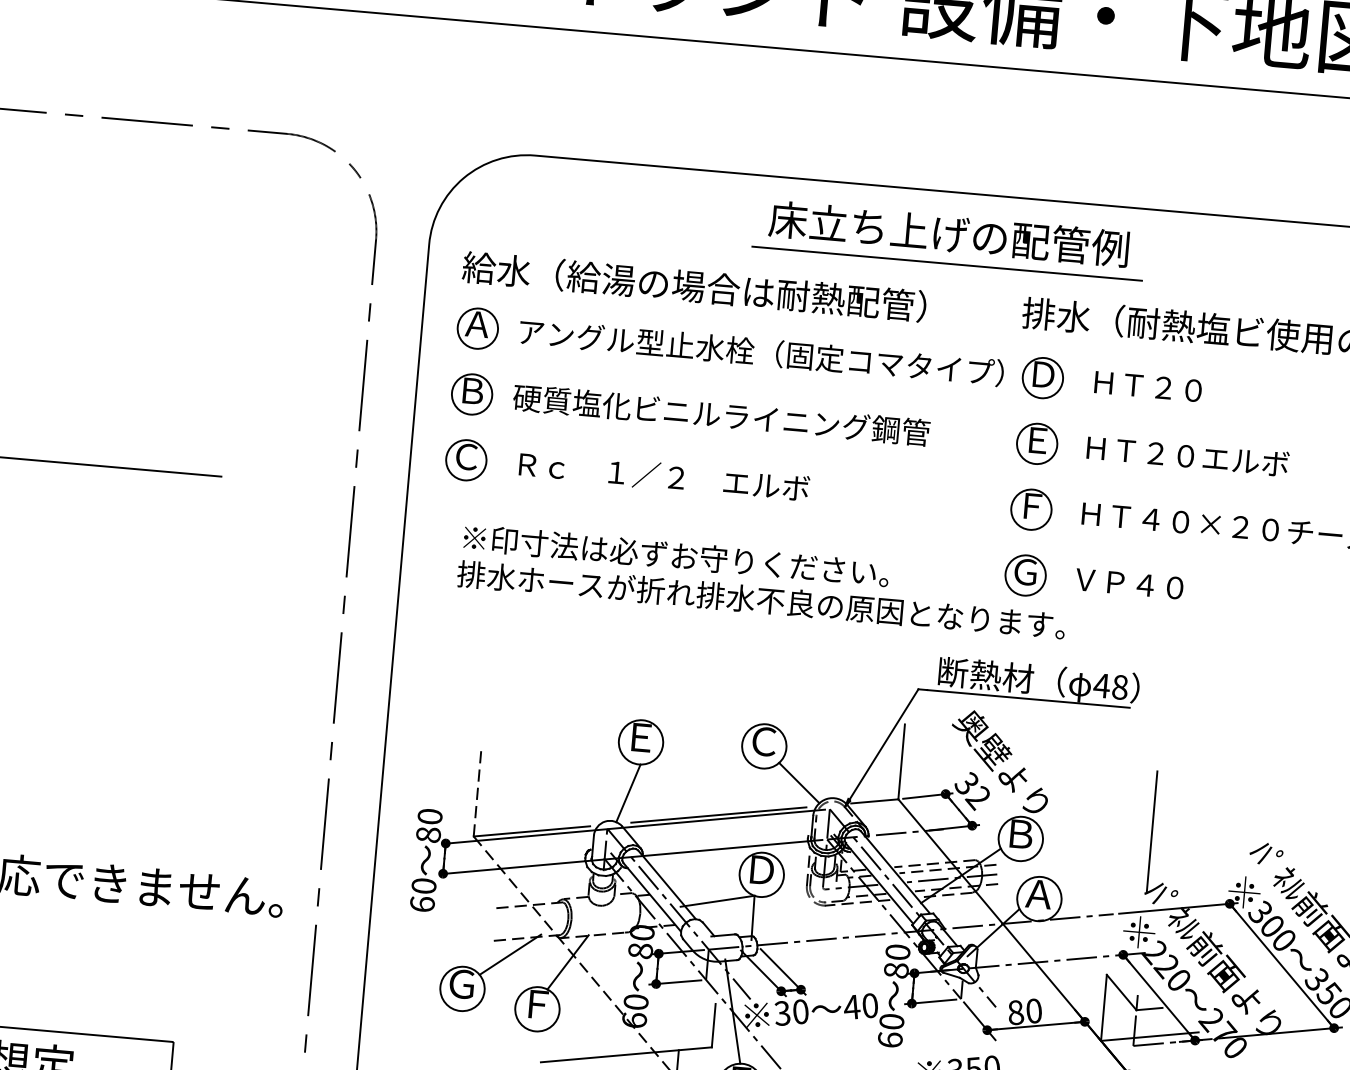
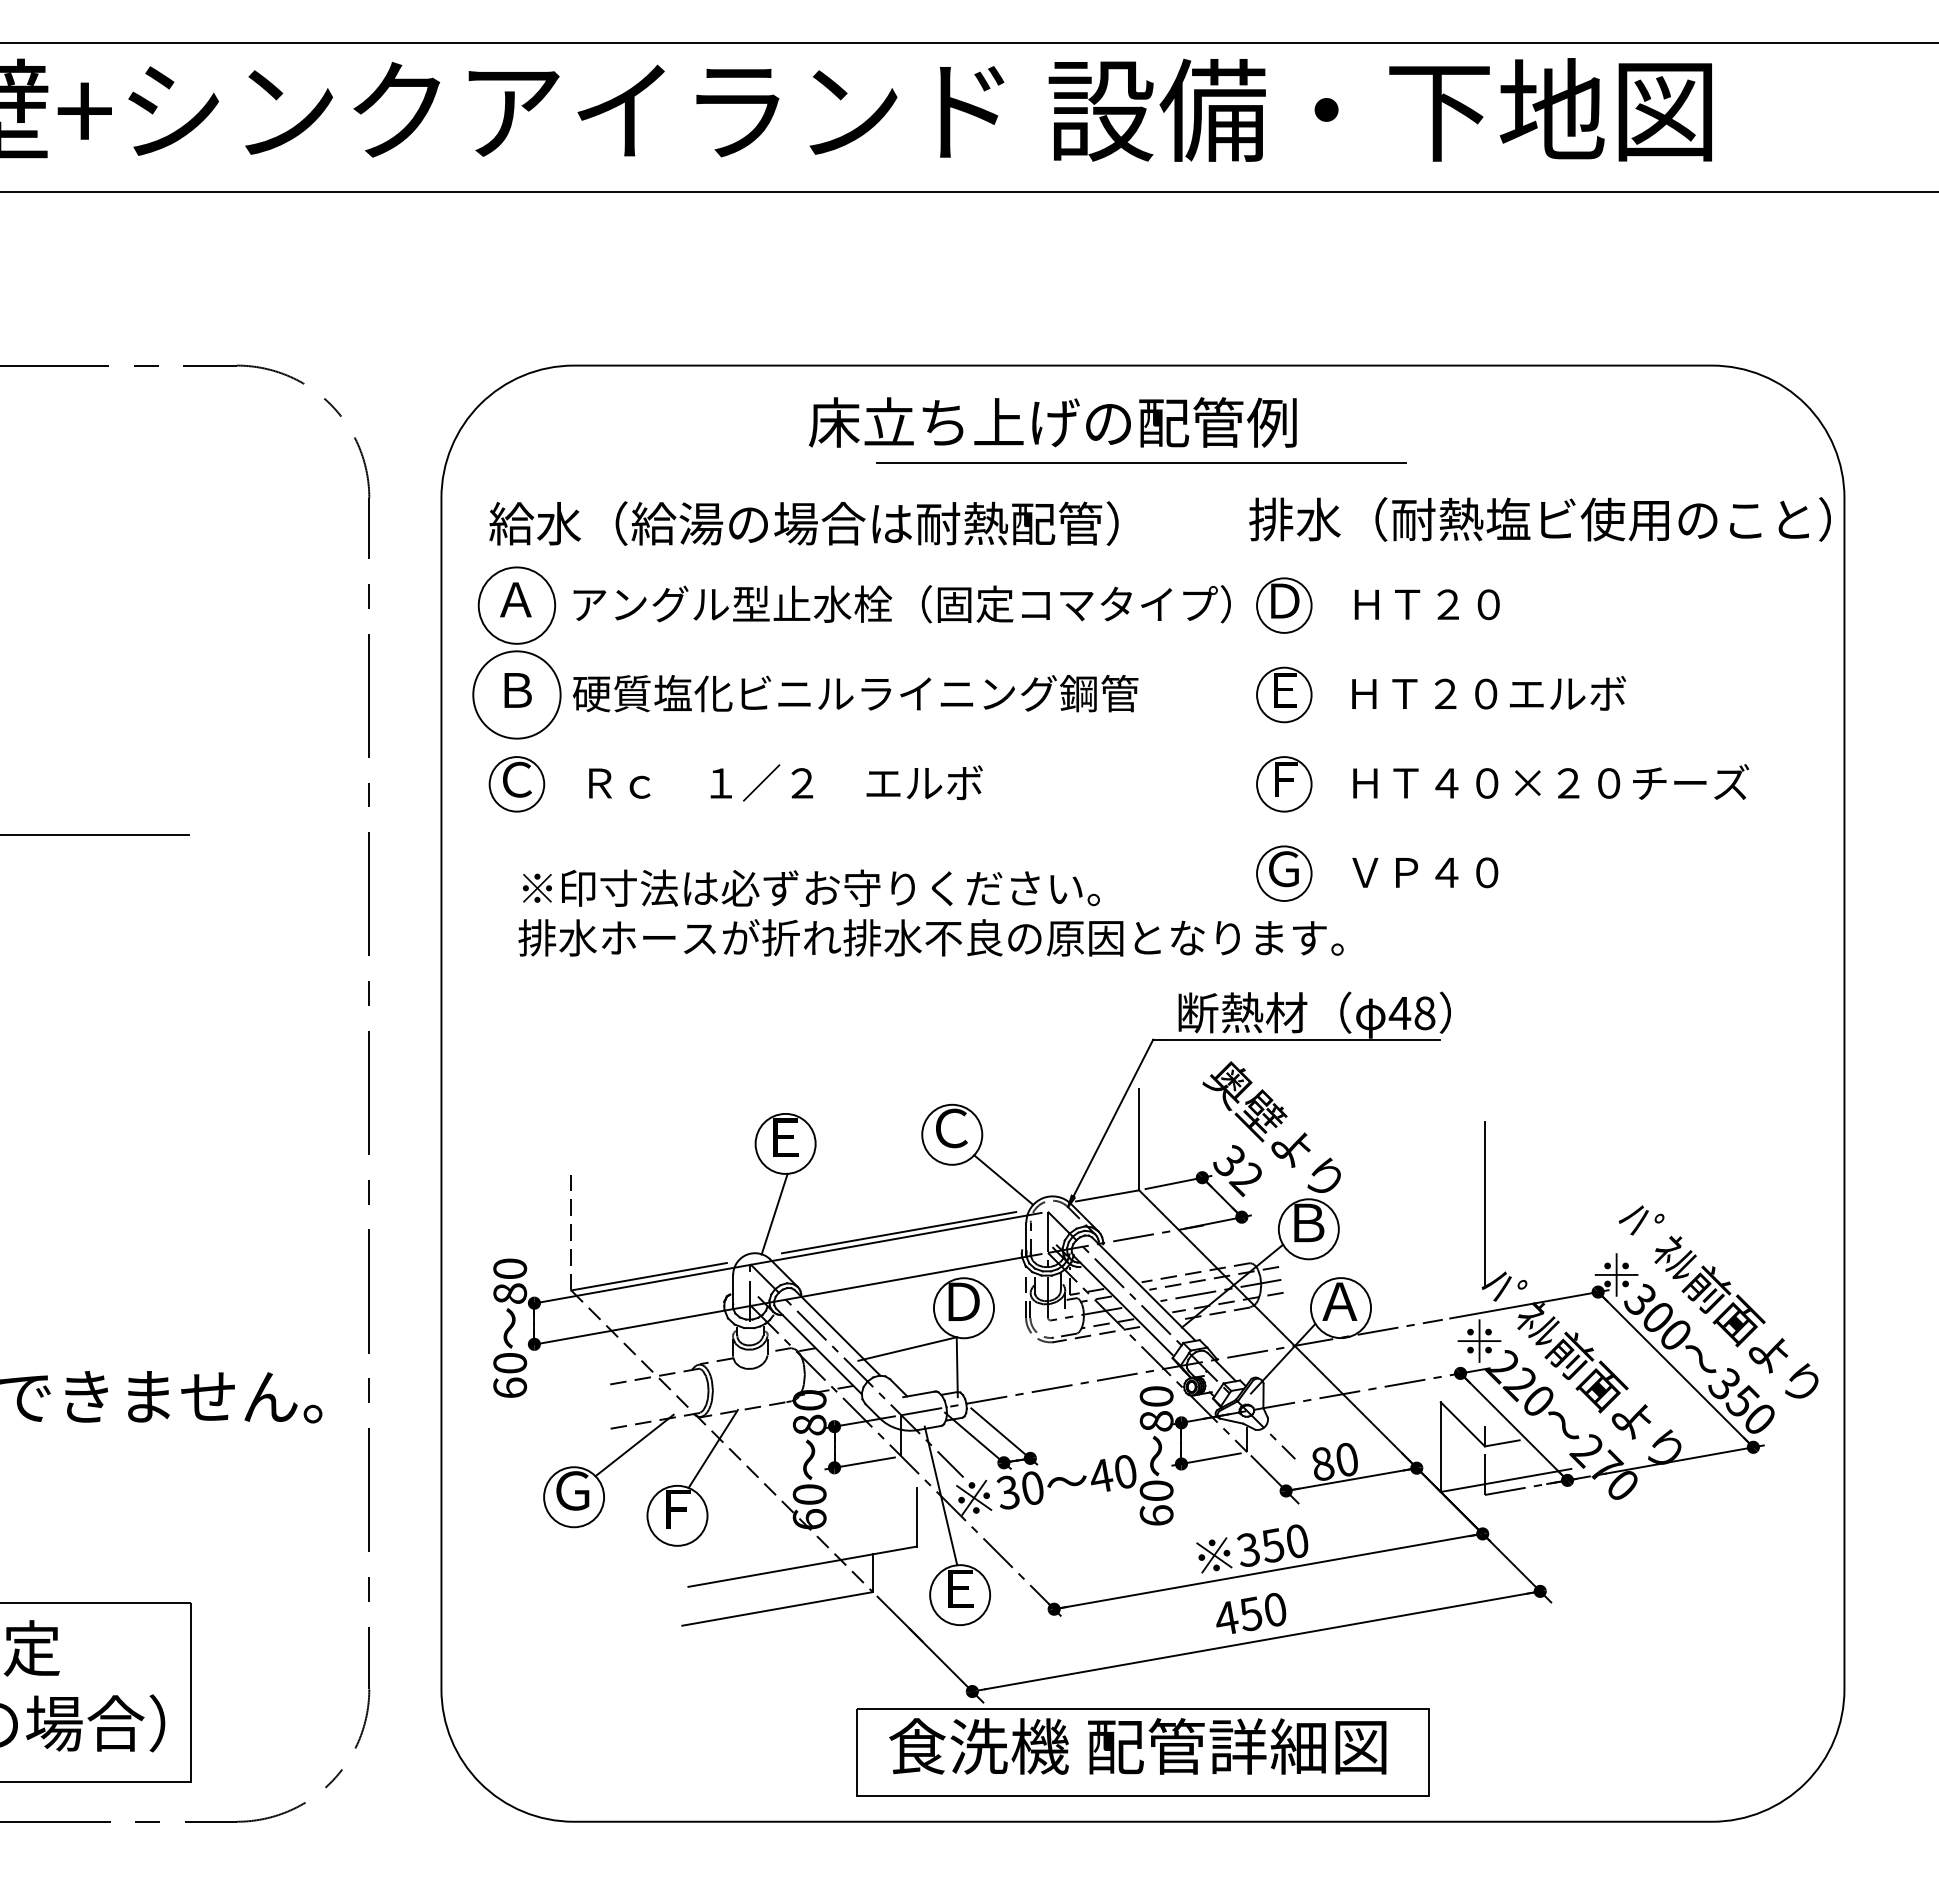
text: (948, 234) -> (1052, 422), moved
circle: (477, 328) -> (516, 605), size x1.4
circle: (471, 394) -> (516, 694), size x1.6

